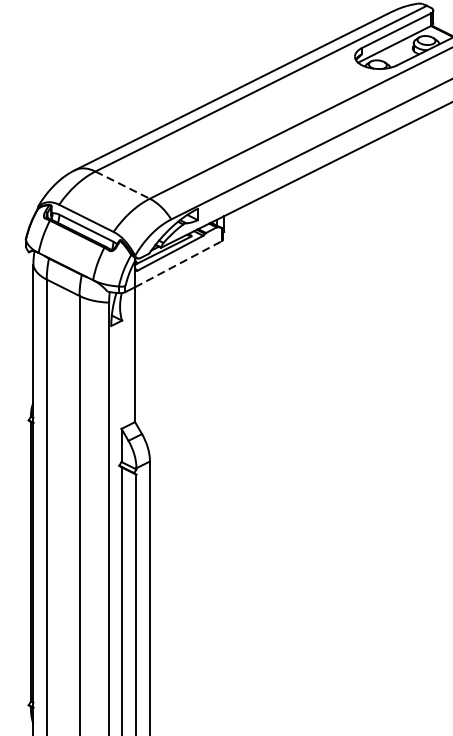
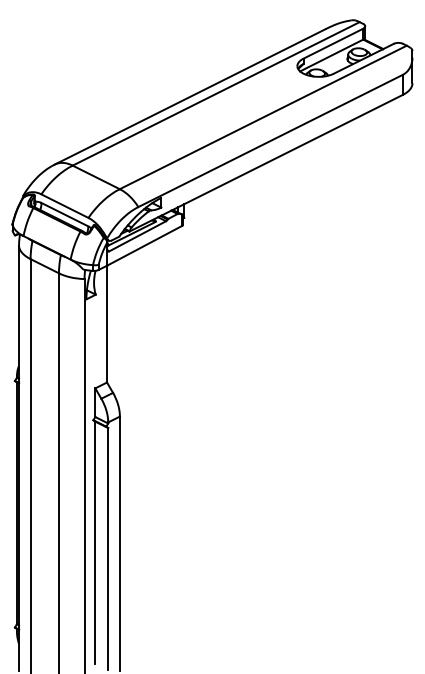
line: (122, 185) -> (96, 177), dashed -> solid
line: (179, 263) -> (145, 245), dashed -> solid

